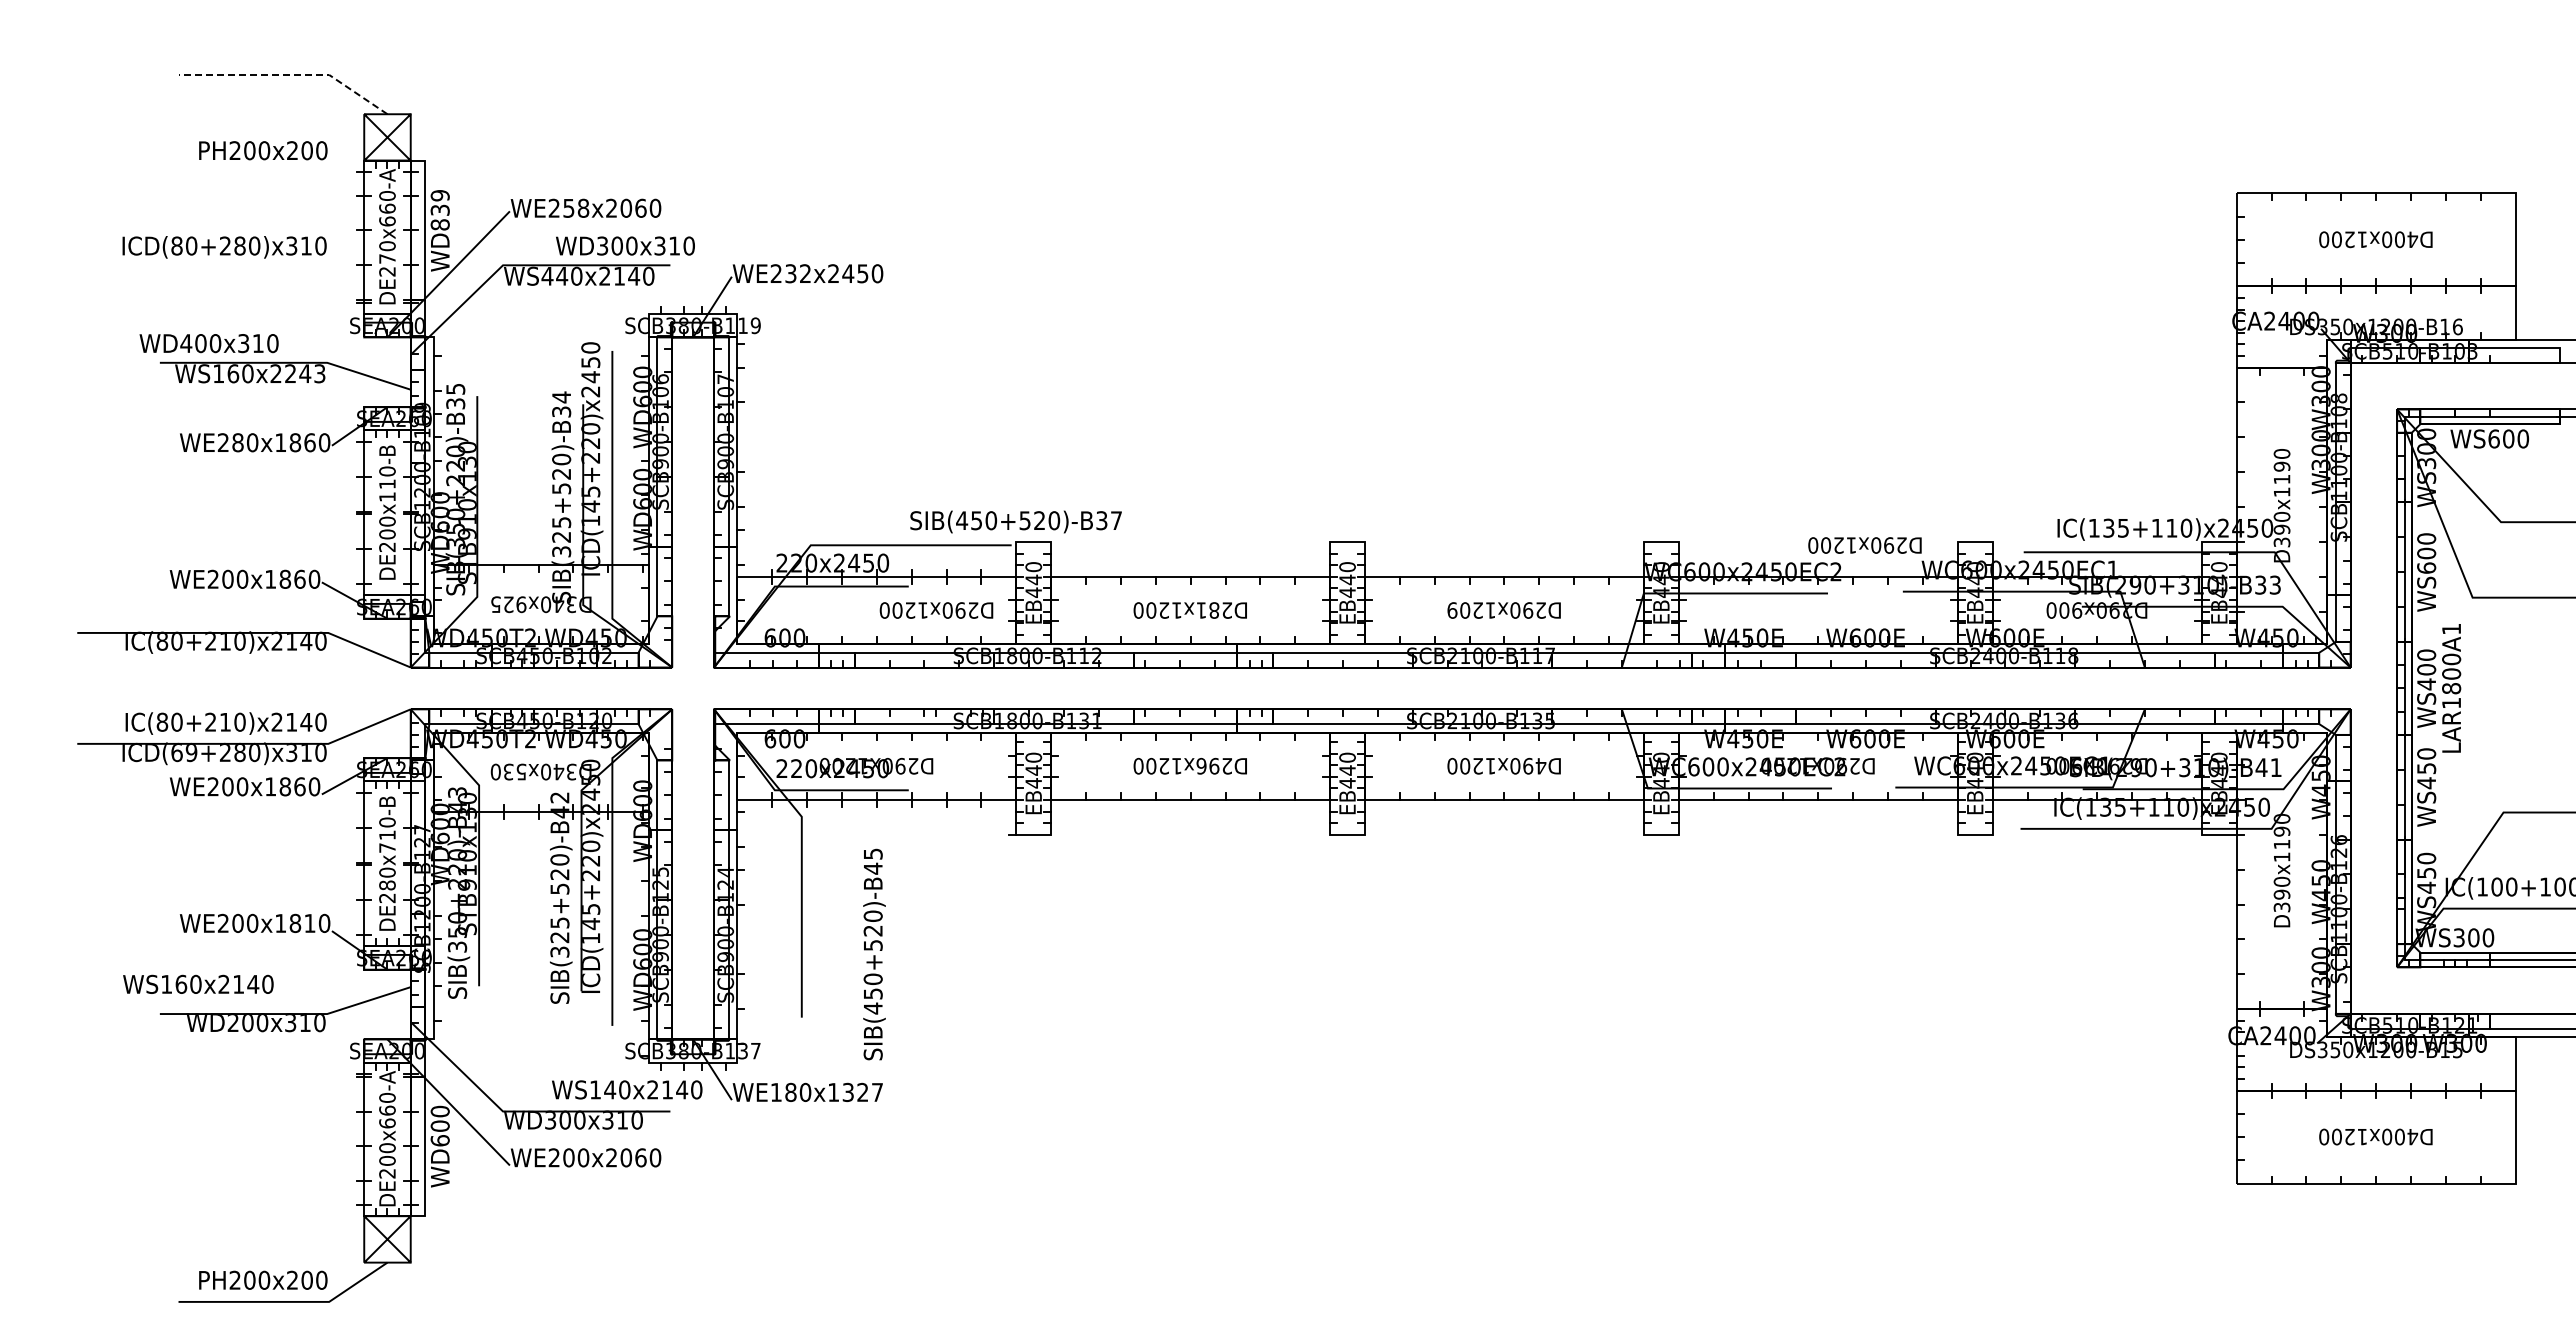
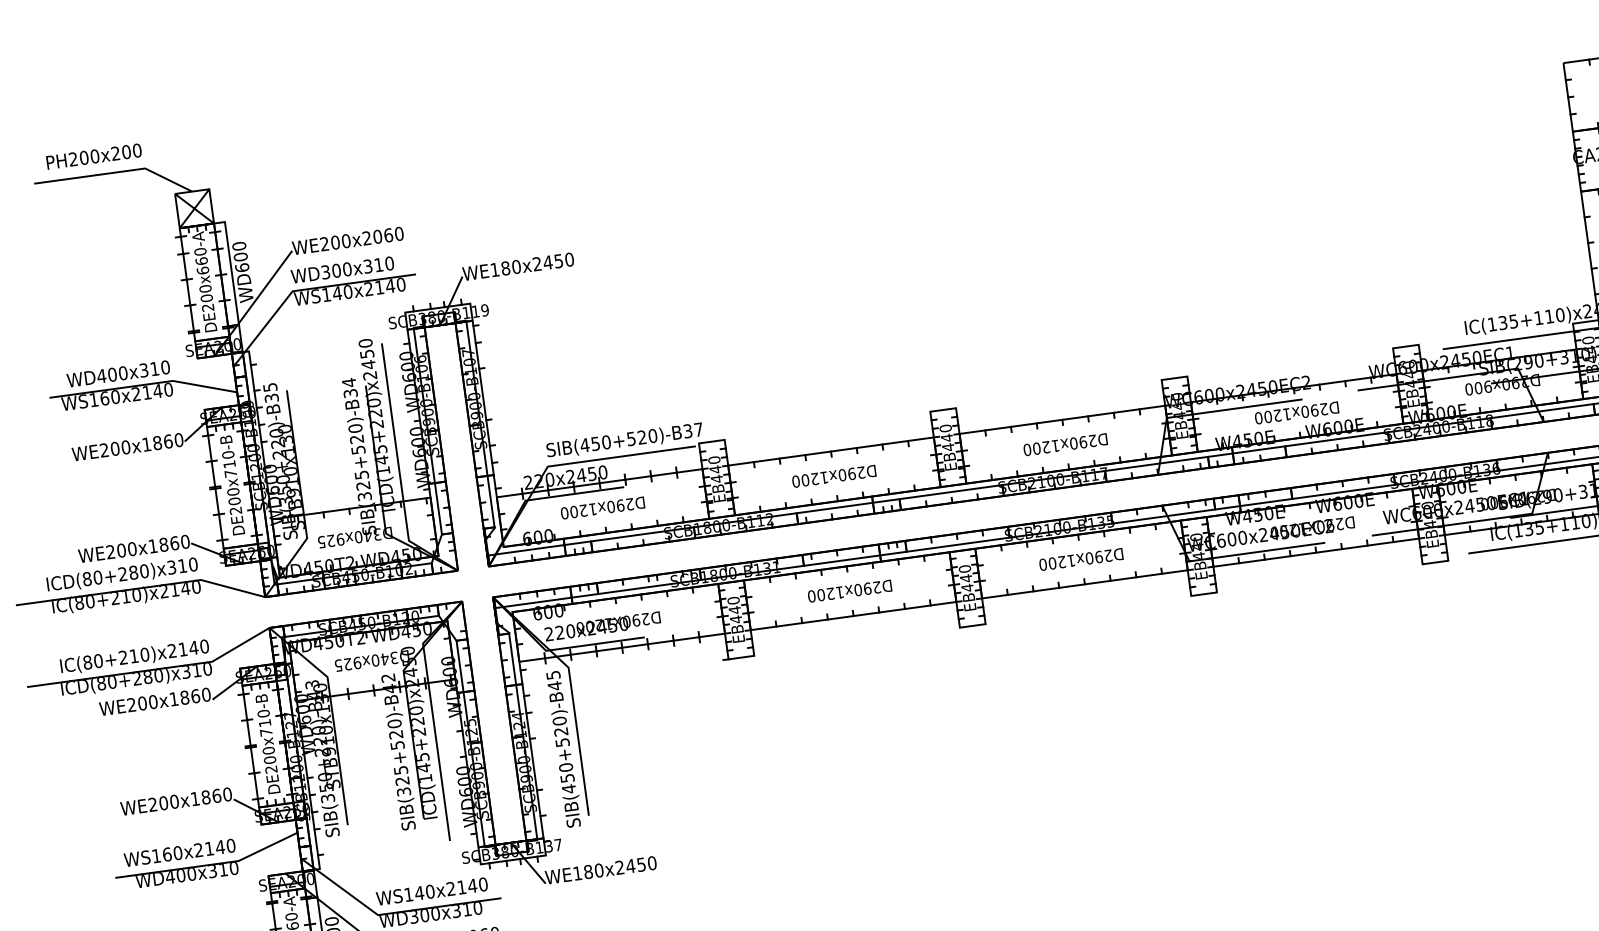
line: (289, 74) -> (115, 172), dashed -> solid
text: (263, 150) -> (94, 156), moved
text: (576, 207) -> (340, 241), WE258x2060 -> WE200x2060
text: (439, 210) -> (240, 257), WD839 -> WD600
text: (625, 245) -> (342, 269), moved
text: (224, 247) -> (122, 575), moved
text: (387, 258) -> (206, 297), DE270x660-A -> DE200x660-A
text: (790, 273) -> (505, 268), WE232x2450 -> WE180x2450
text: (547, 276) -> (326, 295), WS440x2140 -> WS140x2140
text: (208, 343) -> (118, 373), moved
text: (305, 373) -> (157, 391), WS160x2243 -> WS160x2140
text: (237, 442) -> (114, 448), WE280x1860 -> WE200x1860
text: (387, 496) -> (230, 473), DE200x110-B -> DE200x710-B
text: (1015, 521) -> (624, 440), moved
text: (1864, 545) -> (1296, 413), moved
text: (936, 610) -> (602, 508), moved
text: (1207, 610) -> (846, 474), D281x1200 -> D290x1200
text: (1452, 610) -> (1027, 449), D290x1209 -> D290x1200
text: (184, 753) -> (107, 683), ICD(69+280)x310 -> ICD(80+280)x310
text: (1201, 766) -> (858, 590), D296x1200 -> D290x1200
text: (1540, 766) -> (1108, 556), D490x1200 -> D290x1200
text: (508, 771) -> (347, 663), D340x530 -> D340x925
text: (387, 885) -> (270, 760), DE280x710-B -> DE200x710-B
text: (309, 923) -> (216, 796), WE200x1810 -> WE200x1860
text: (874, 954) -> (564, 749), moved
text: (198, 983) -> (179, 852), moved
text: (233, 1023) -> (170, 877), WD200x310 -> WD400x310
text: (627, 1089) -> (432, 891), moved
text: (855, 1092) -> (636, 865), WE180x1327 -> WE180x2450

